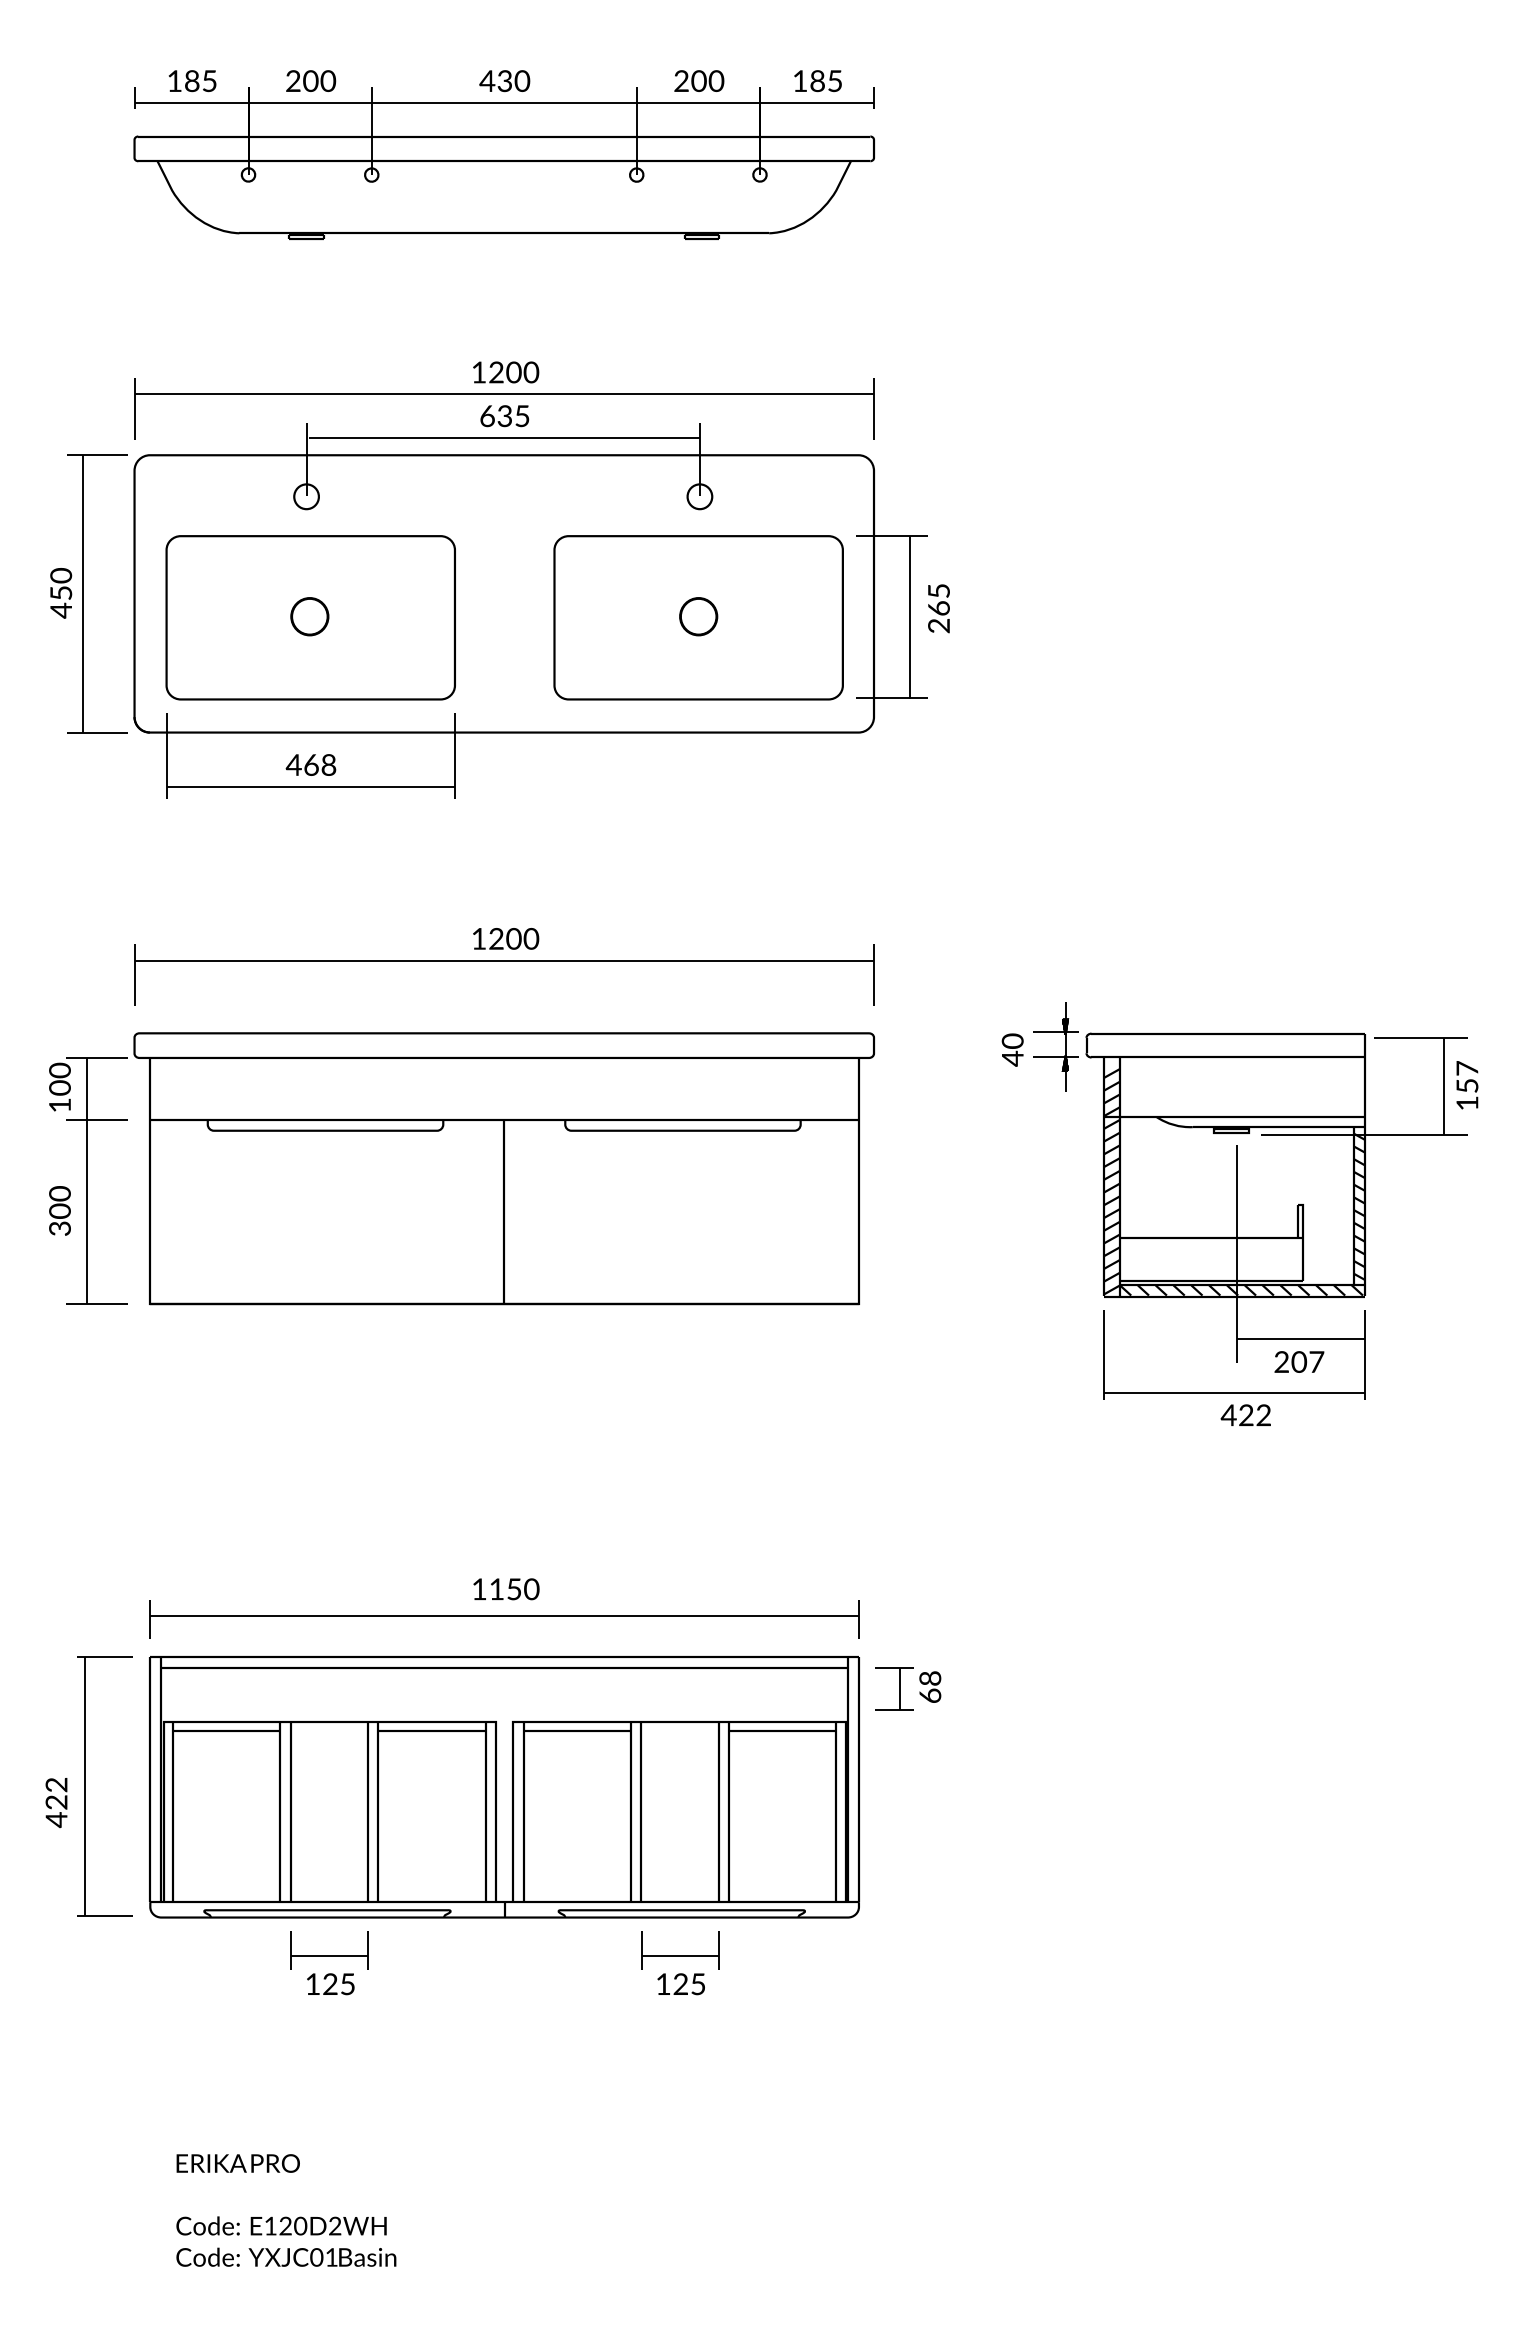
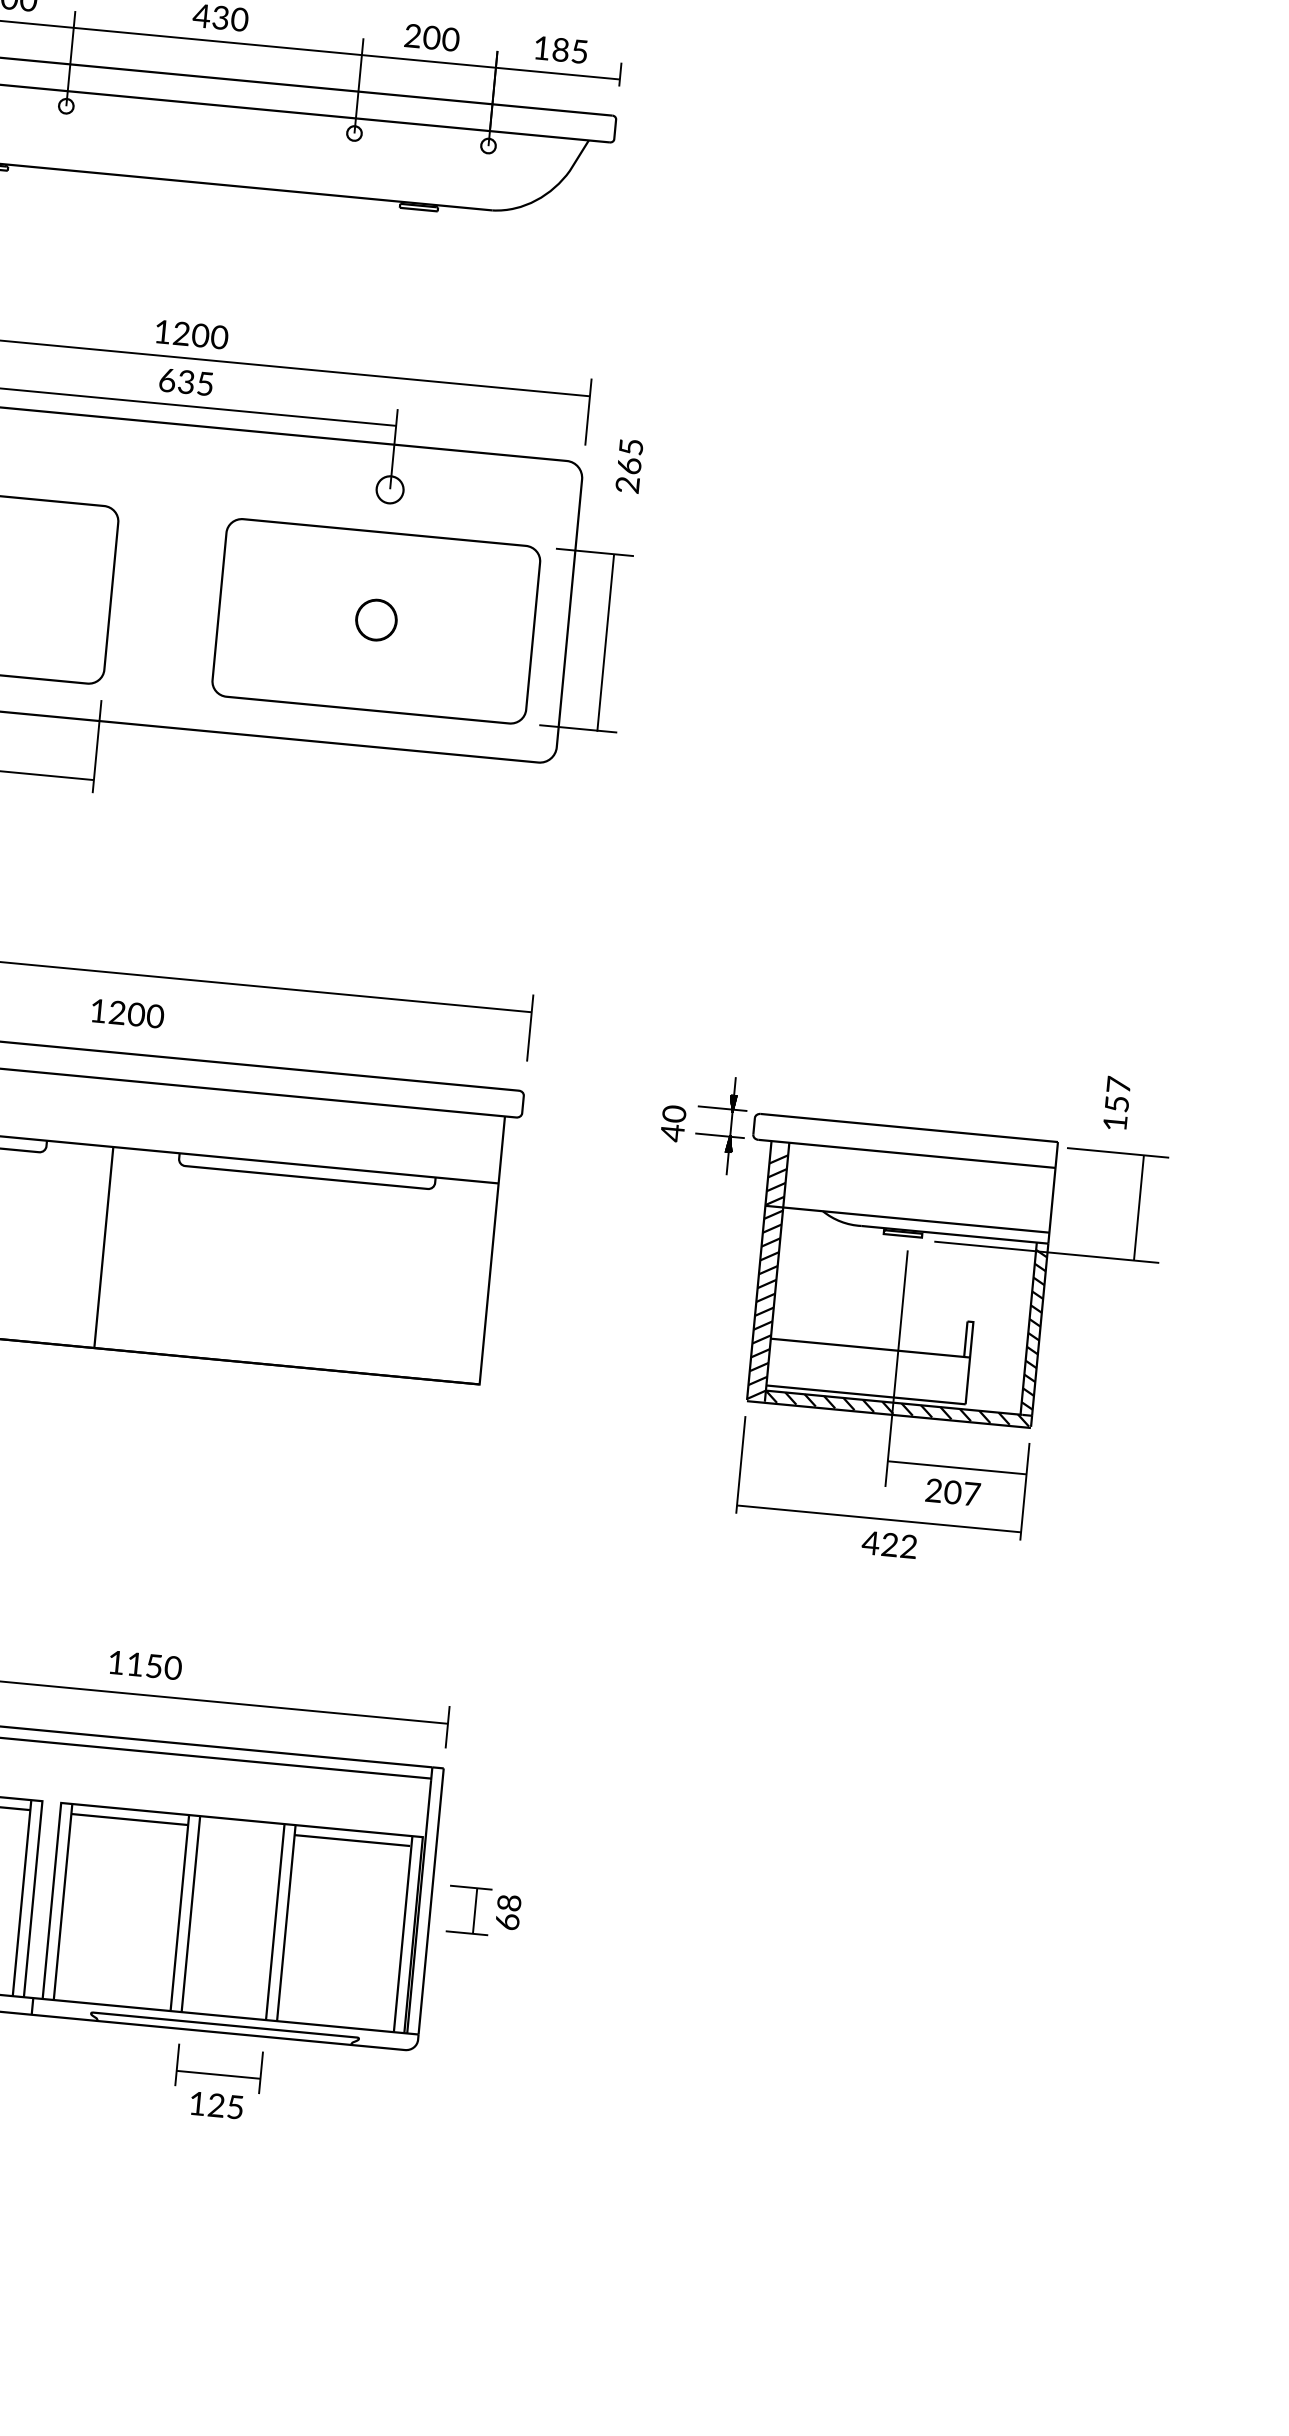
text: (938, 608) -> (628, 466), moved
text: (506, 938) -> (128, 1013), moved
text: (1467, 1085) -> (1117, 1103), moved
text: (506, 1589) -> (145, 1665), moved
part: (900, 1688) -> (475, 1910), moved

